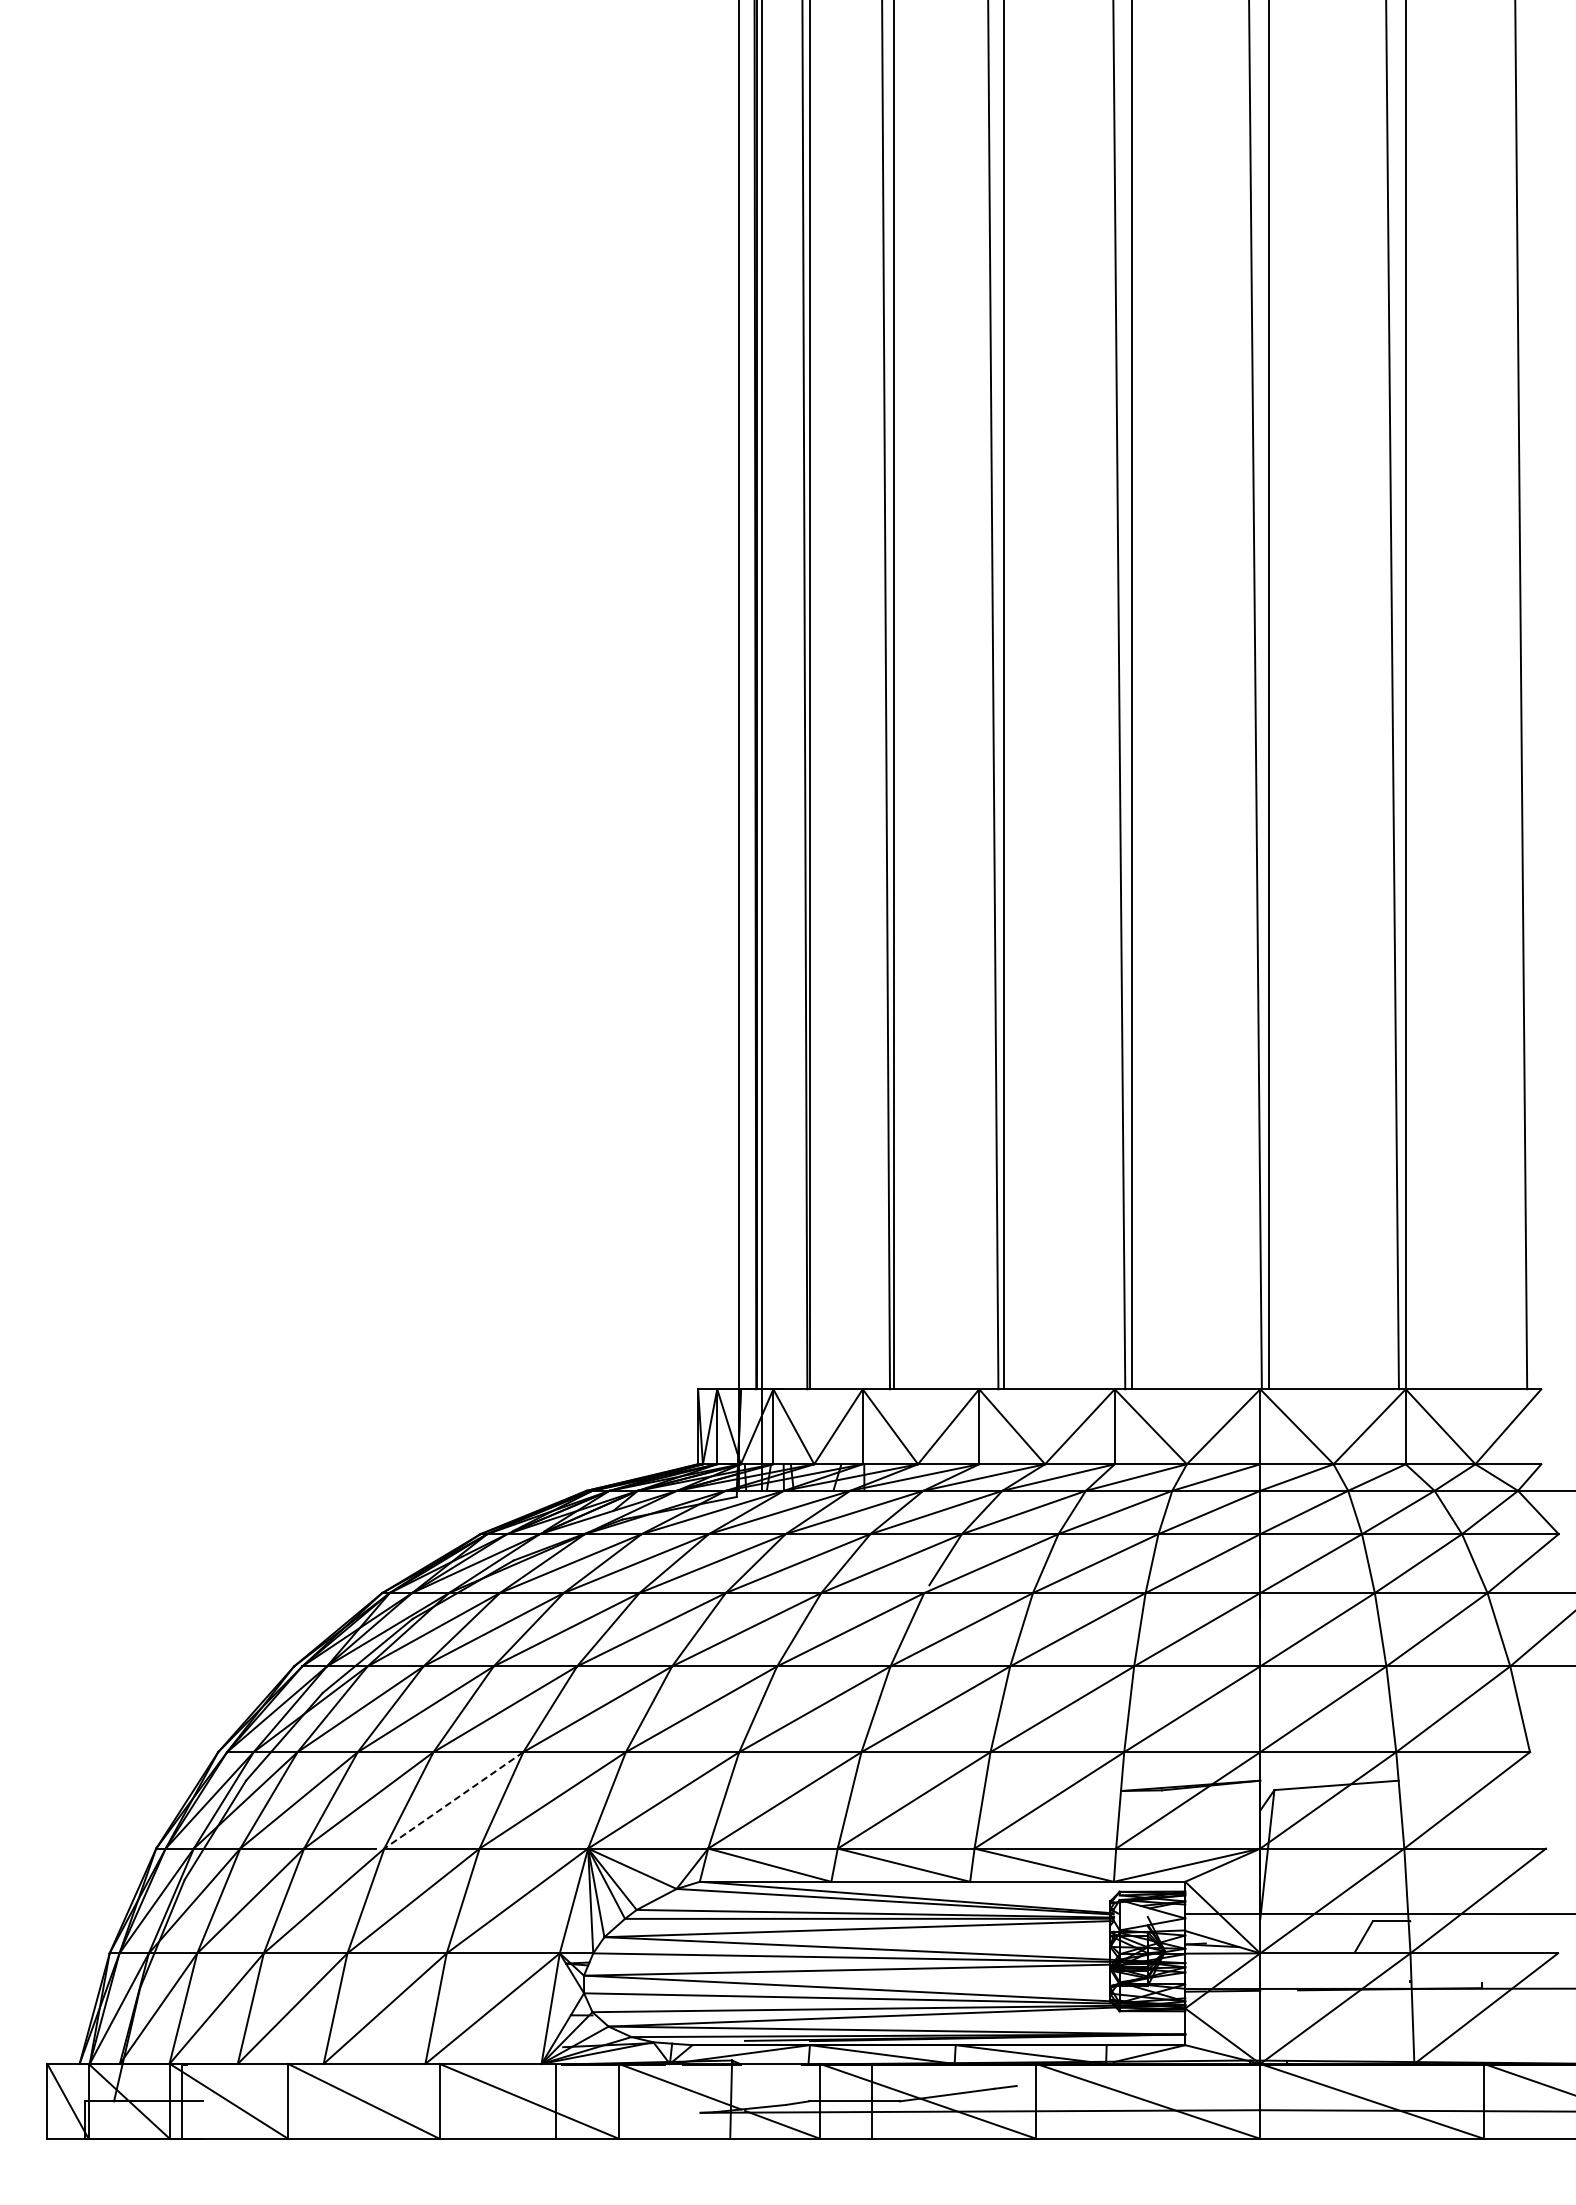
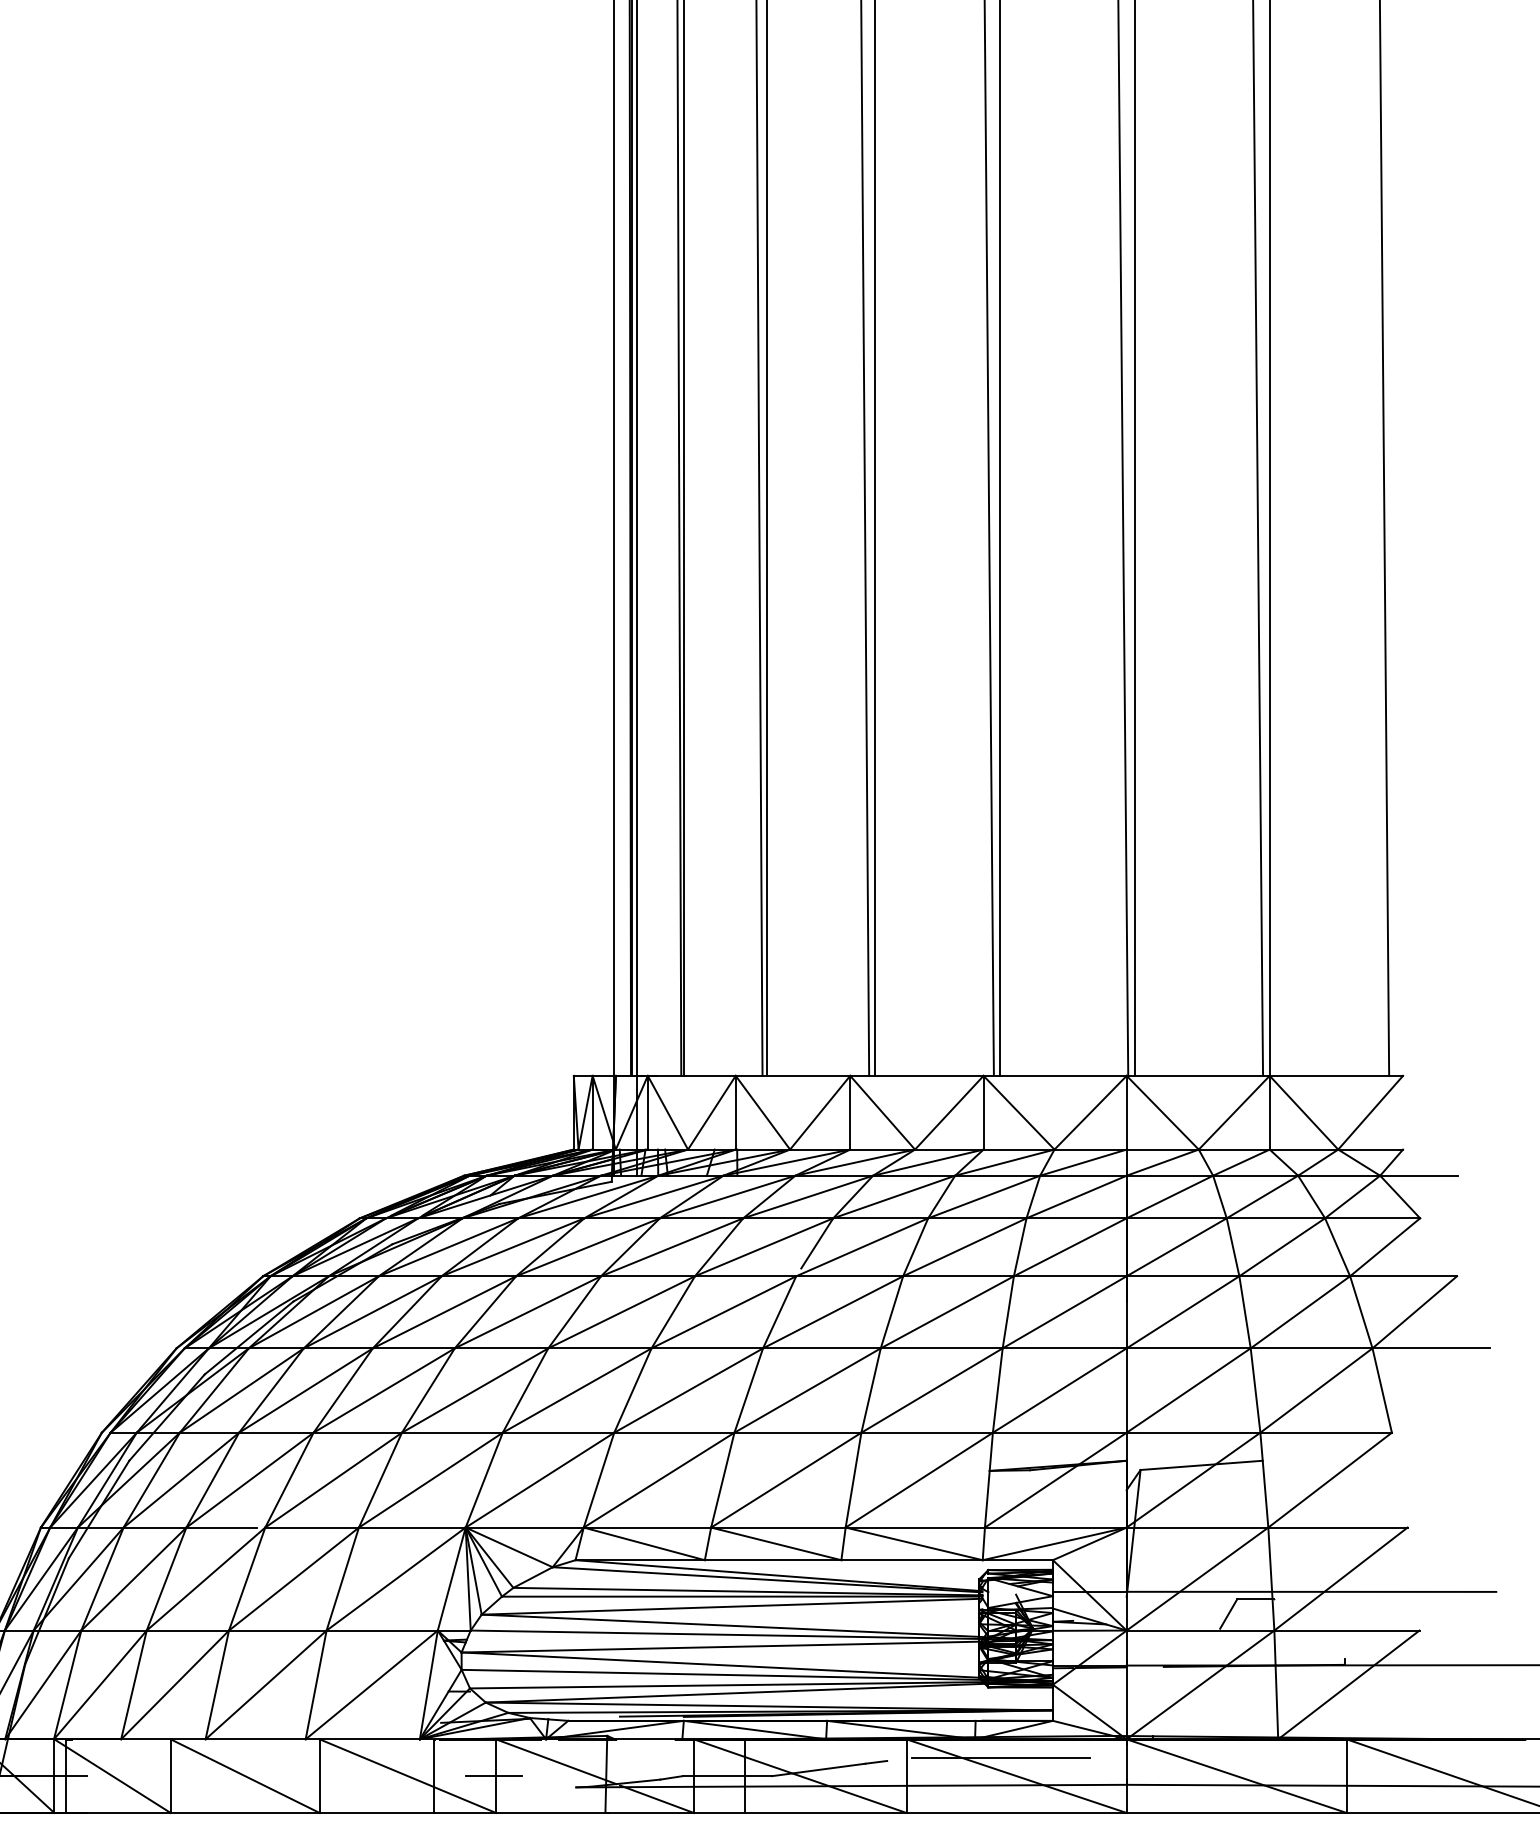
line: (453, 1800) -> (333, 1480), dashed -> solid
line: (1132, 2082) -> (1001, 1757), added
line: (616, 2101) -> (493, 1776), added

